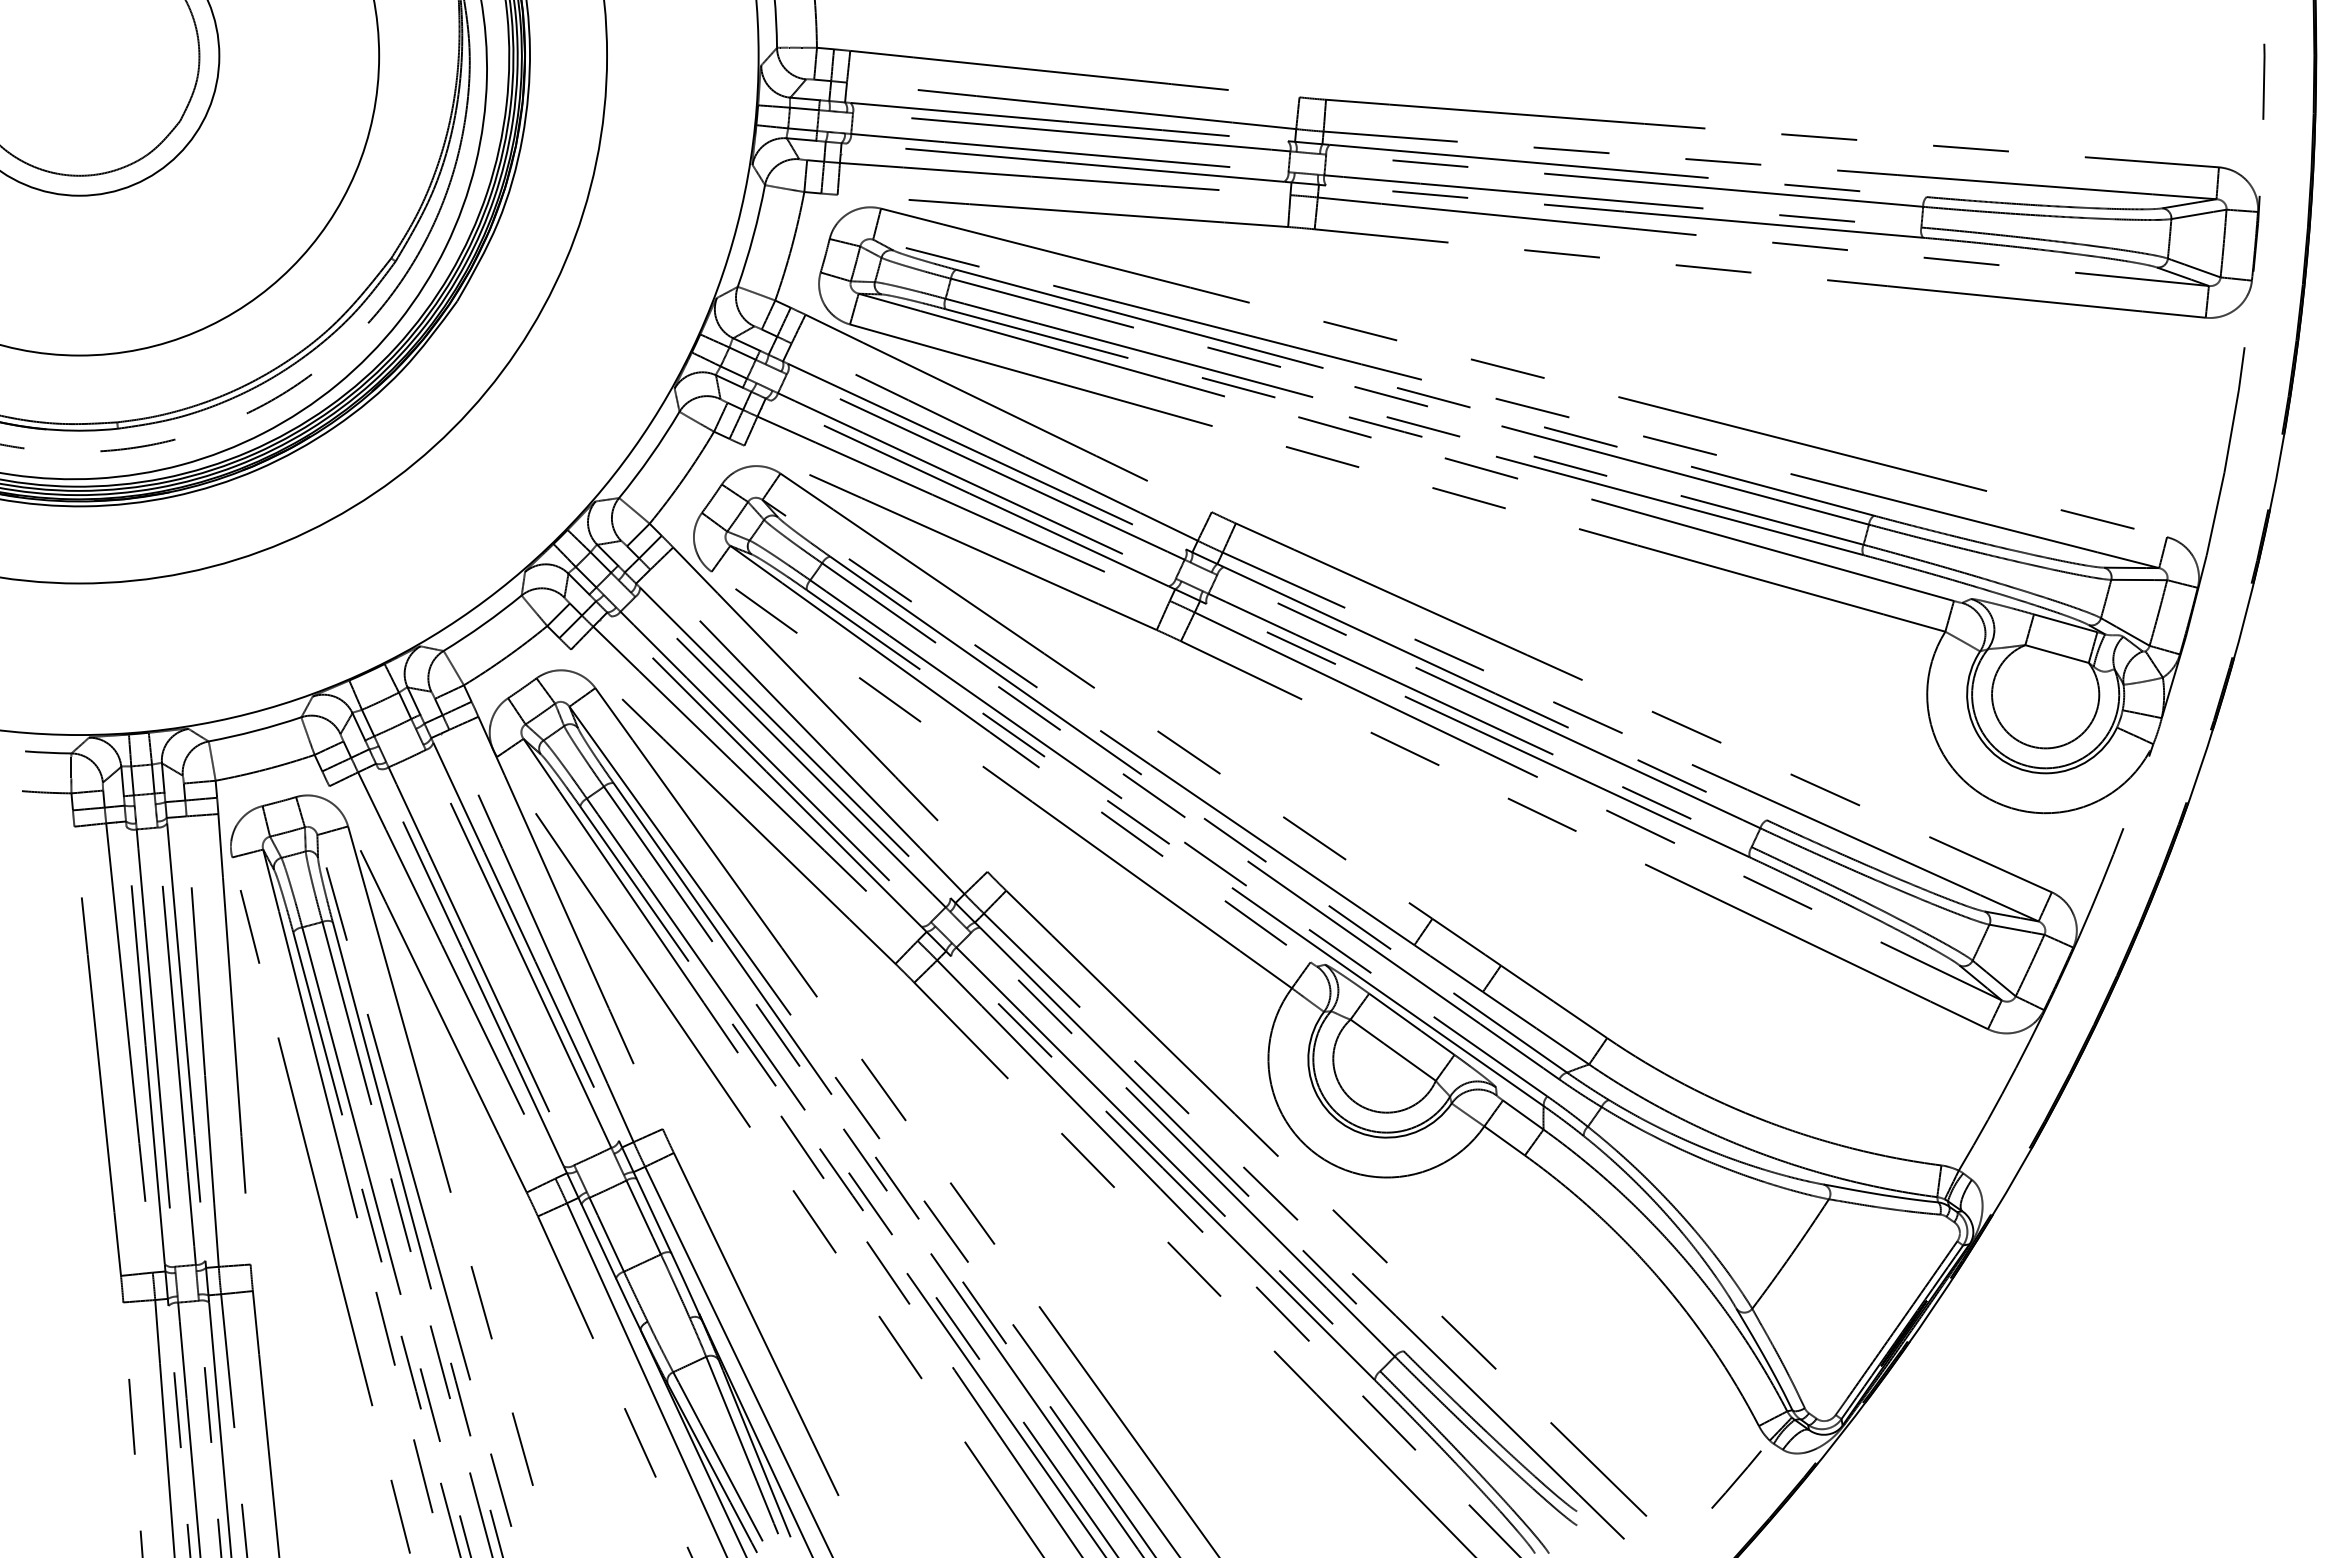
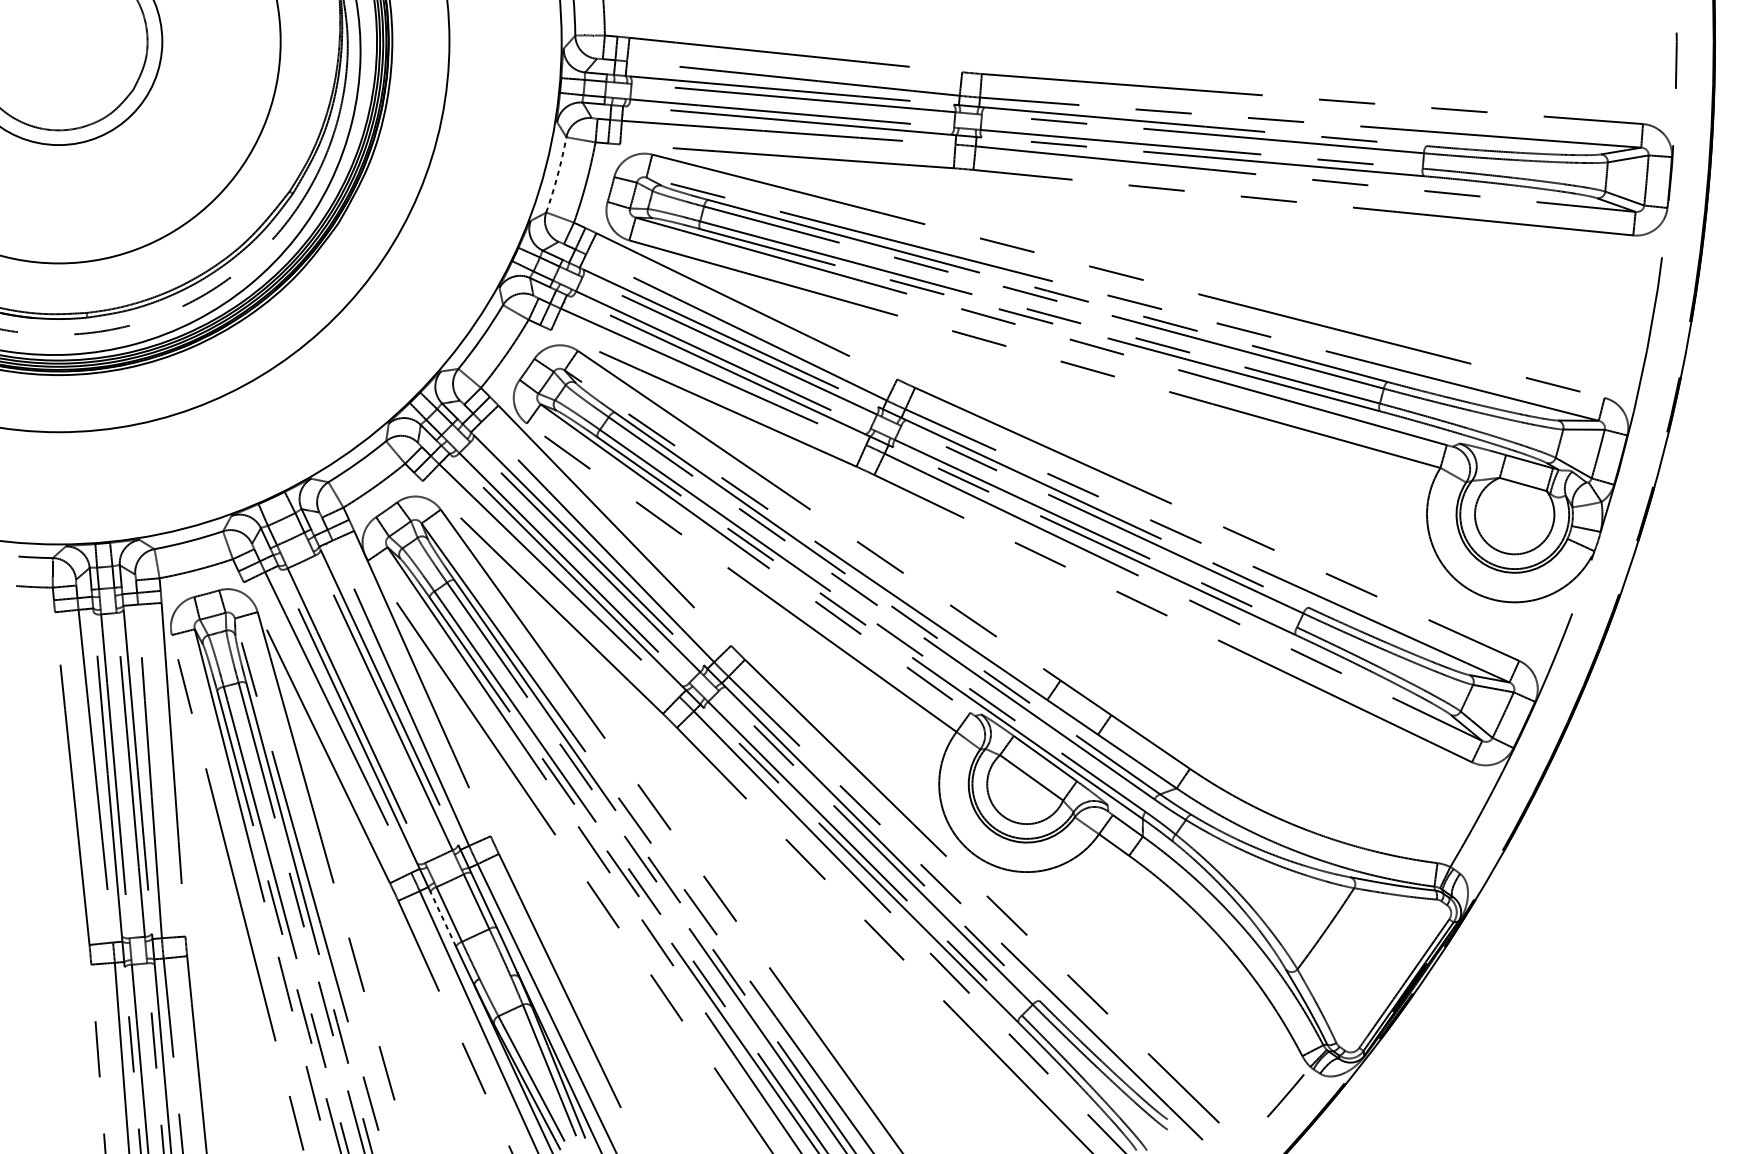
arc: (753, 236) -> (557, 175), solid -> dashed
line: (598, 1241) -> (443, 919), solid -> dashed

